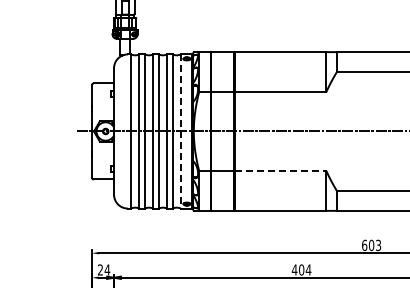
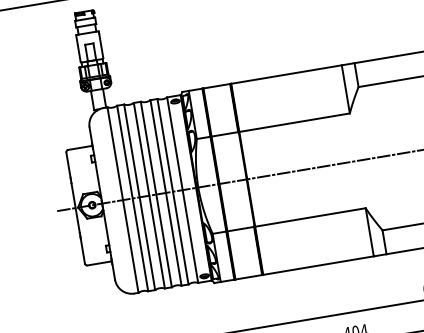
line: (180, 131) -> (182, 190), dashed -> solid
line: (280, 170) -> (310, 217), dashed -> solid

